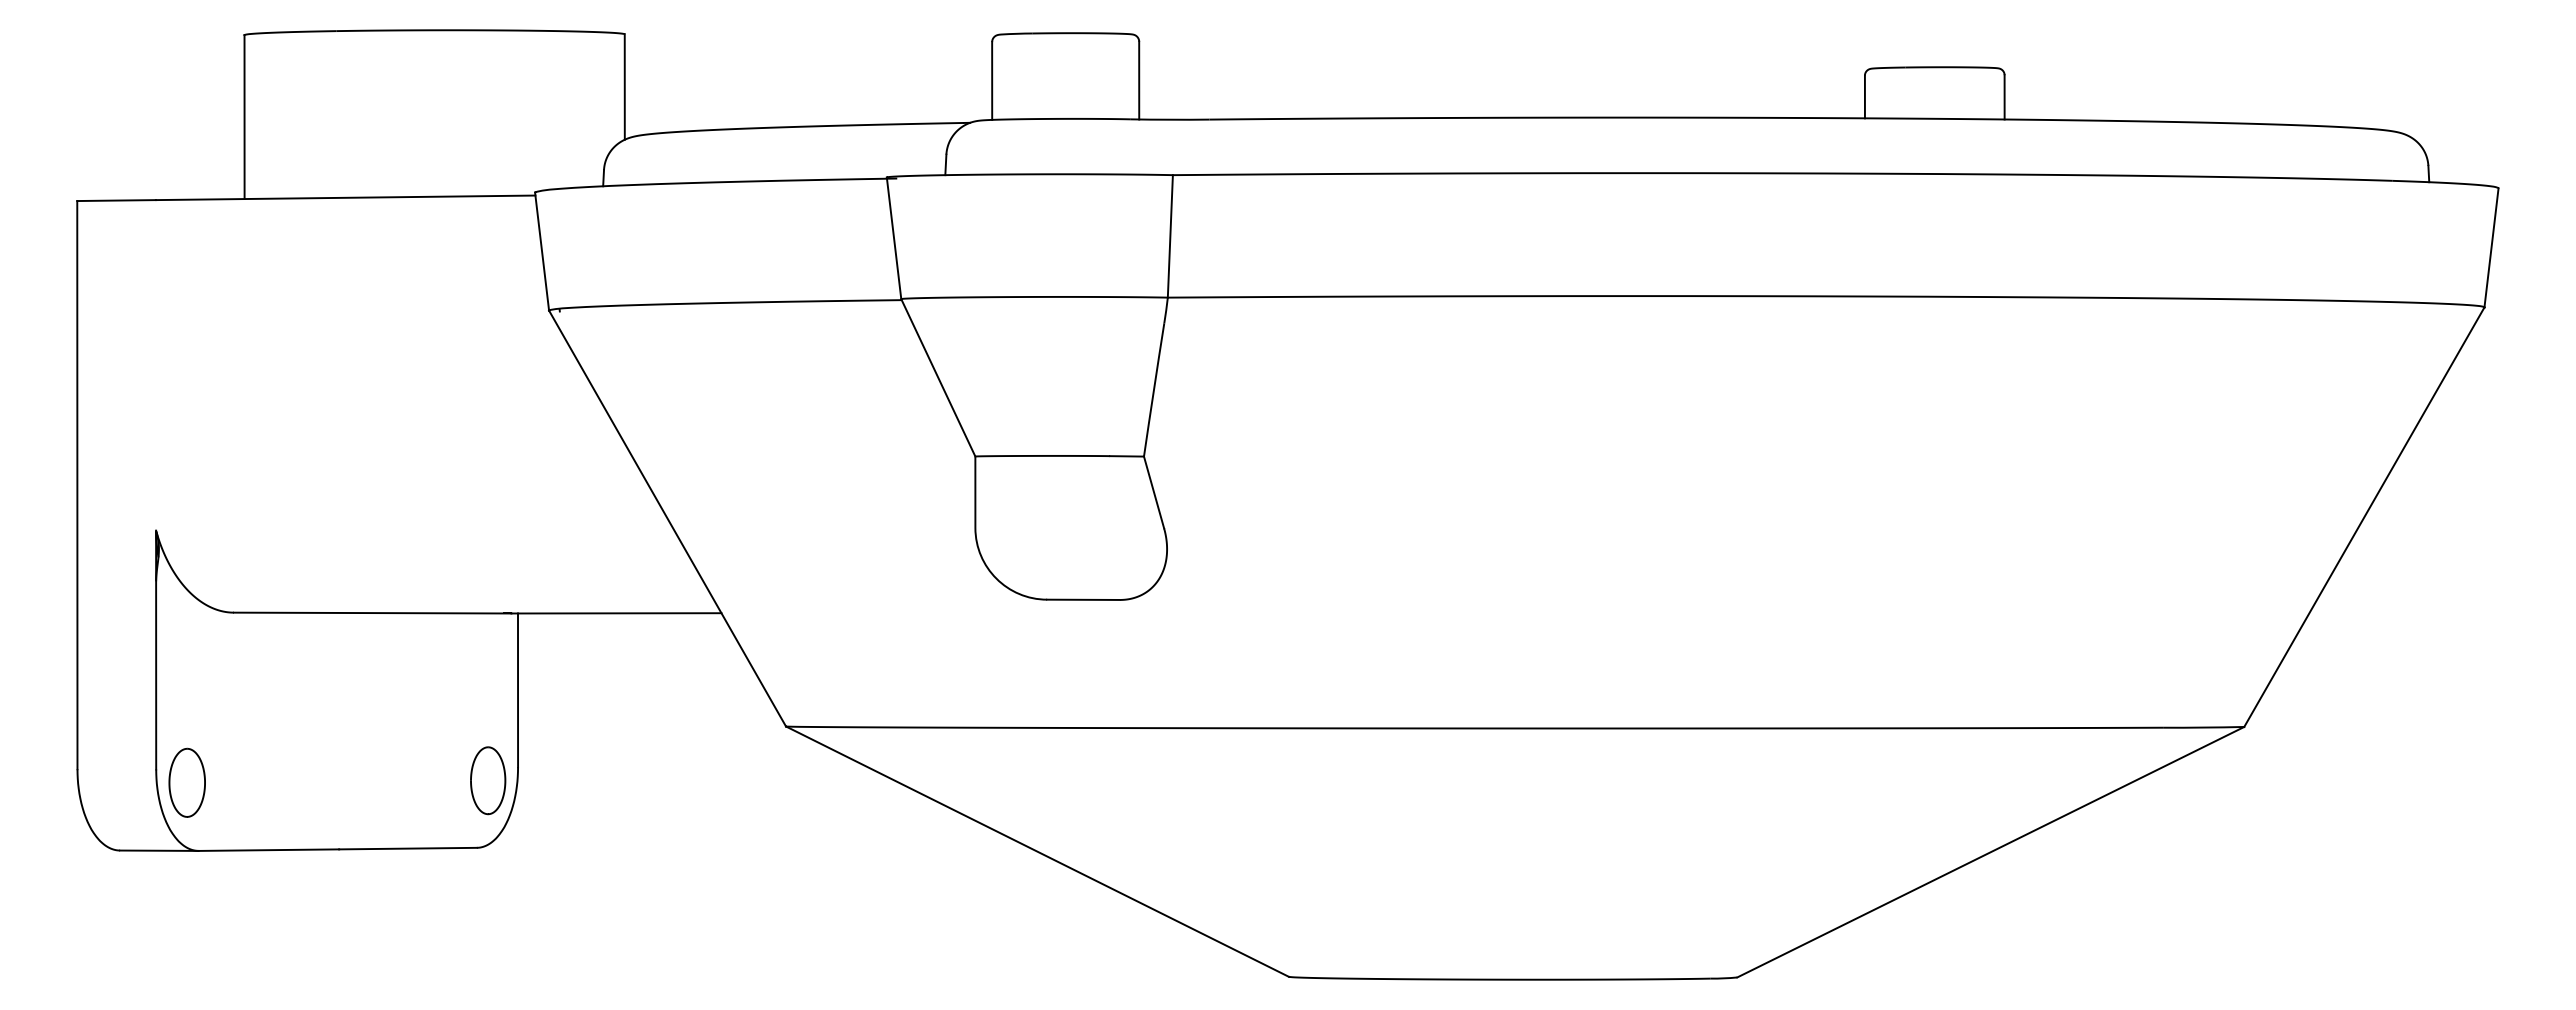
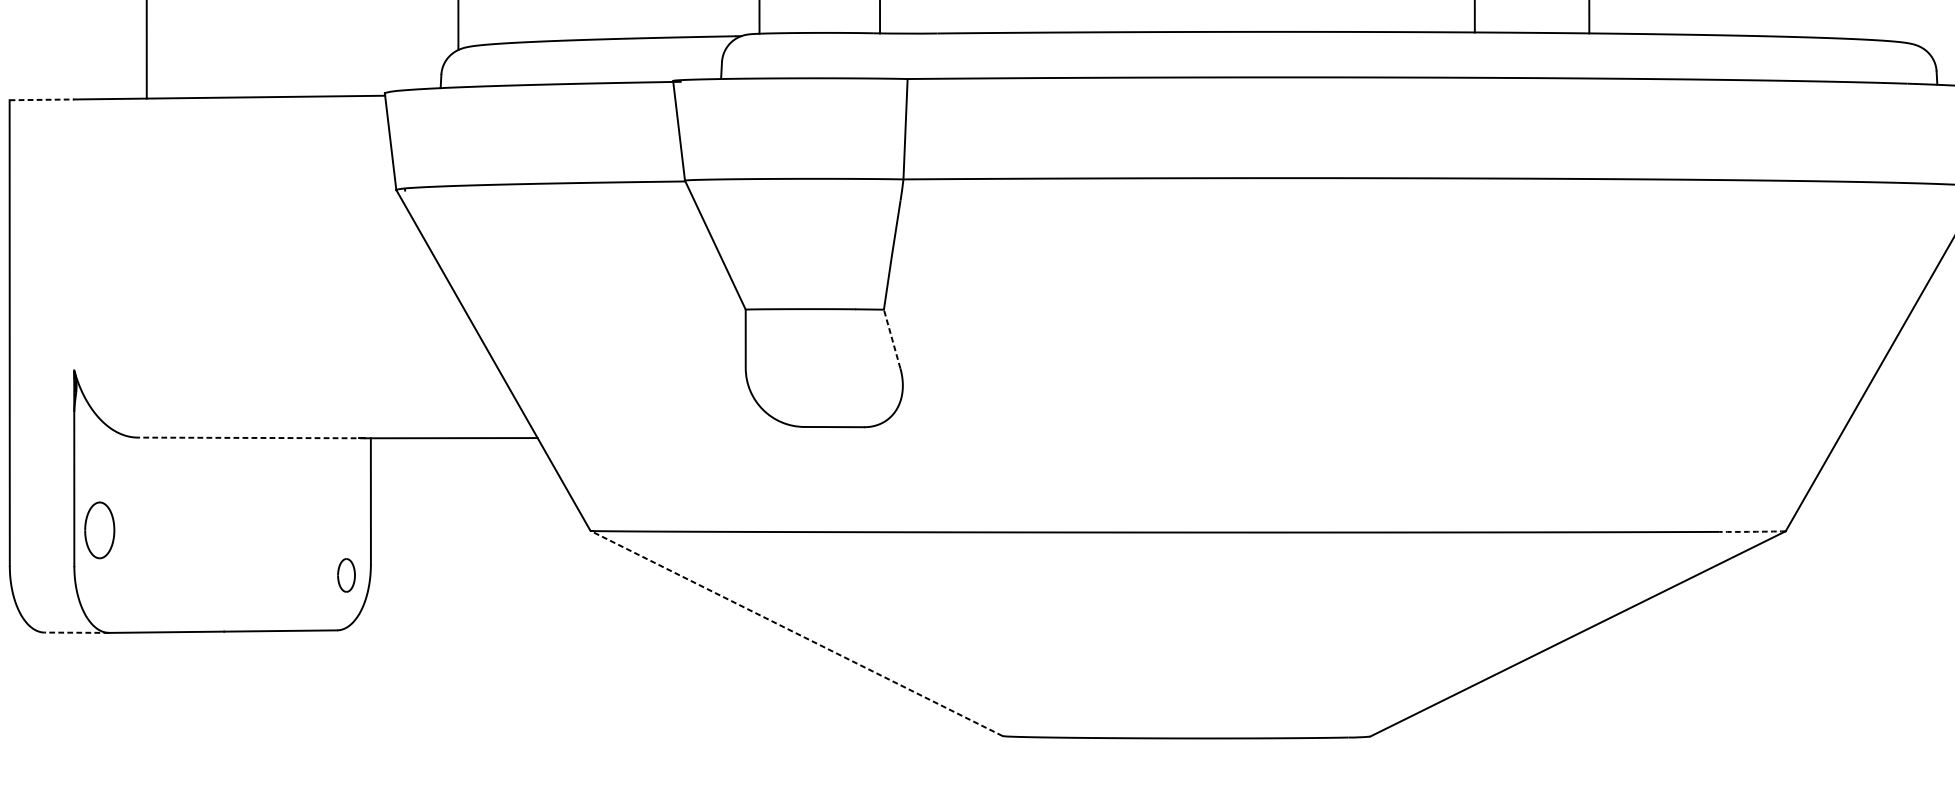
line: (117, 200) -> (42, 99), solid -> dashed
line: (1153, 491) -> (891, 338), solid -> dashed
line: (372, 613) -> (251, 438), solid -> dashed
arc: (2203, 727) -> (1752, 531), solid -> dashed
part: (488, 780) -> (346, 575), size x0.6
part: (186, 782) -> (99, 530), moved
line: (158, 850) -> (76, 632), solid -> dashed
line: (1037, 851) -> (796, 633), solid -> dashed

